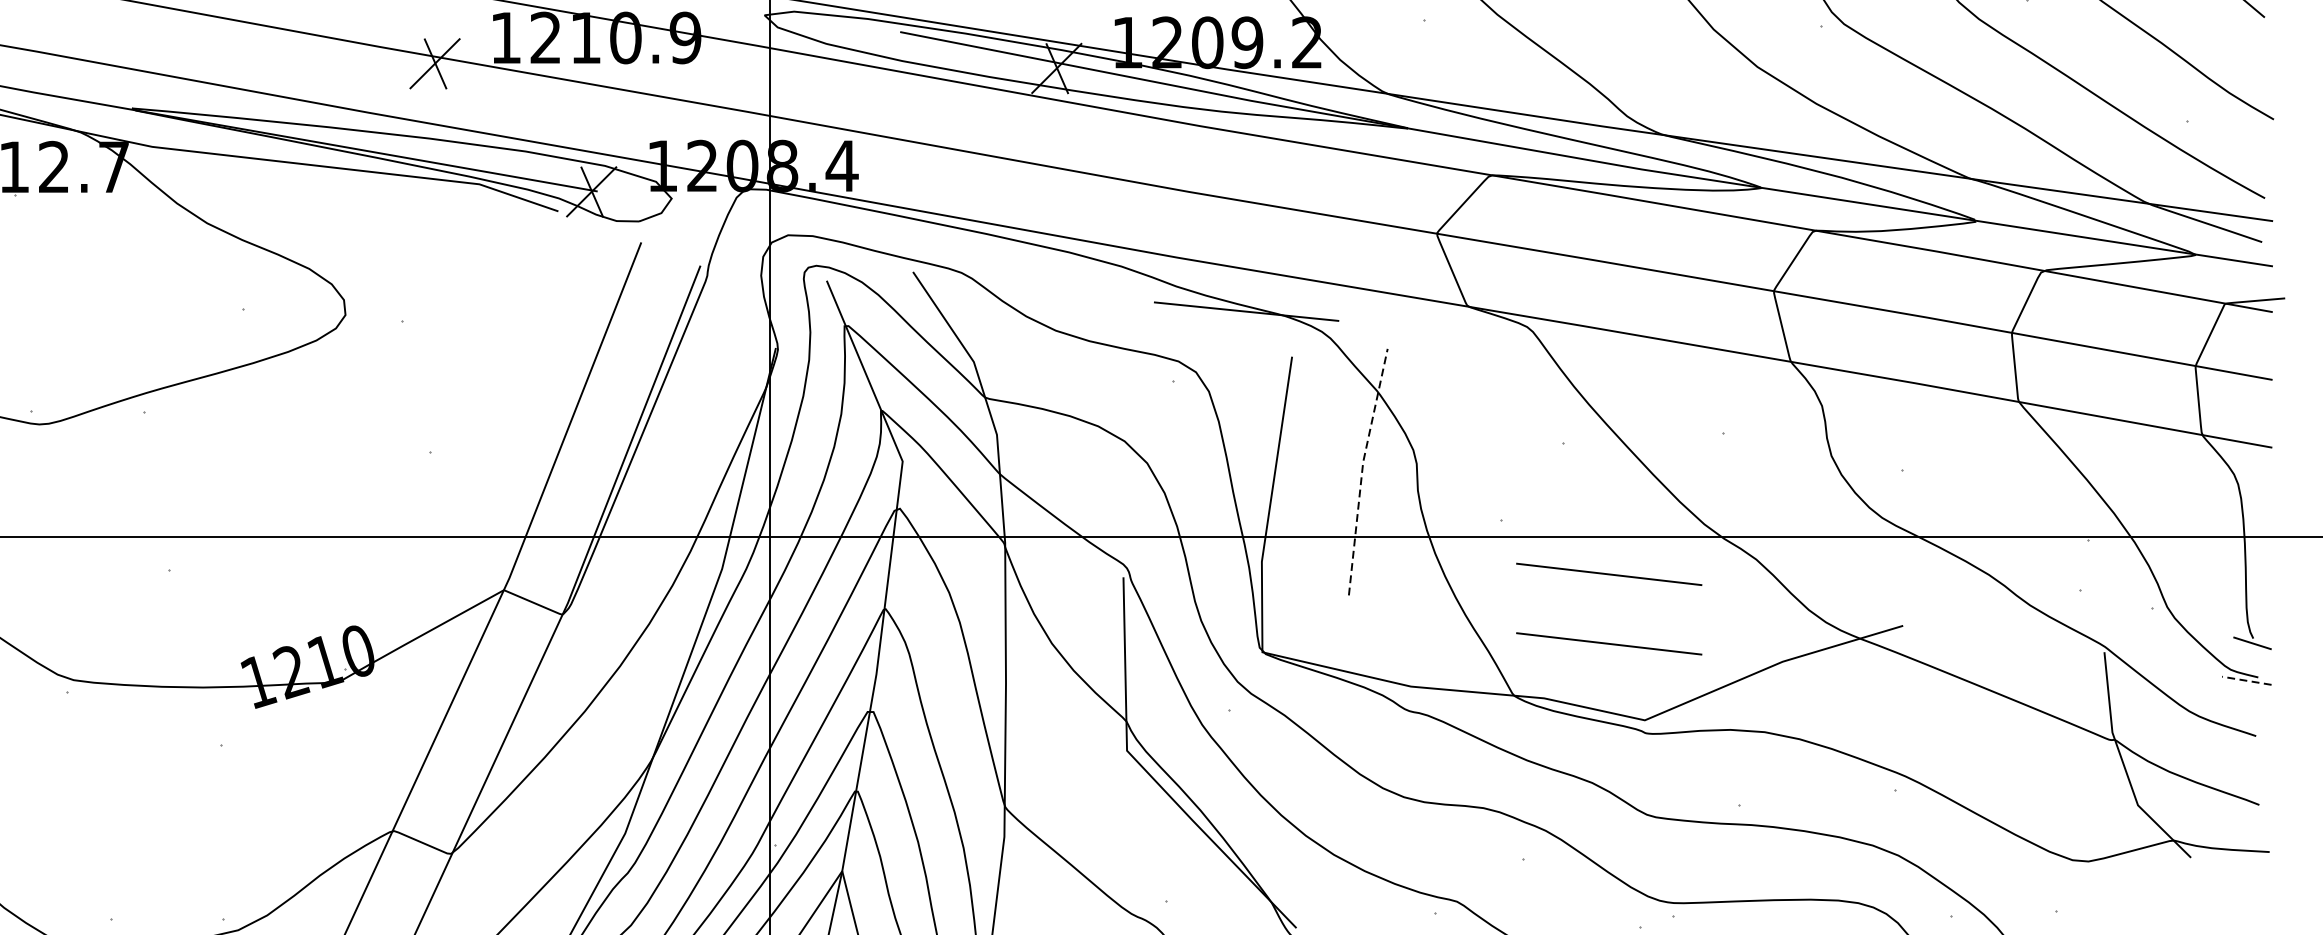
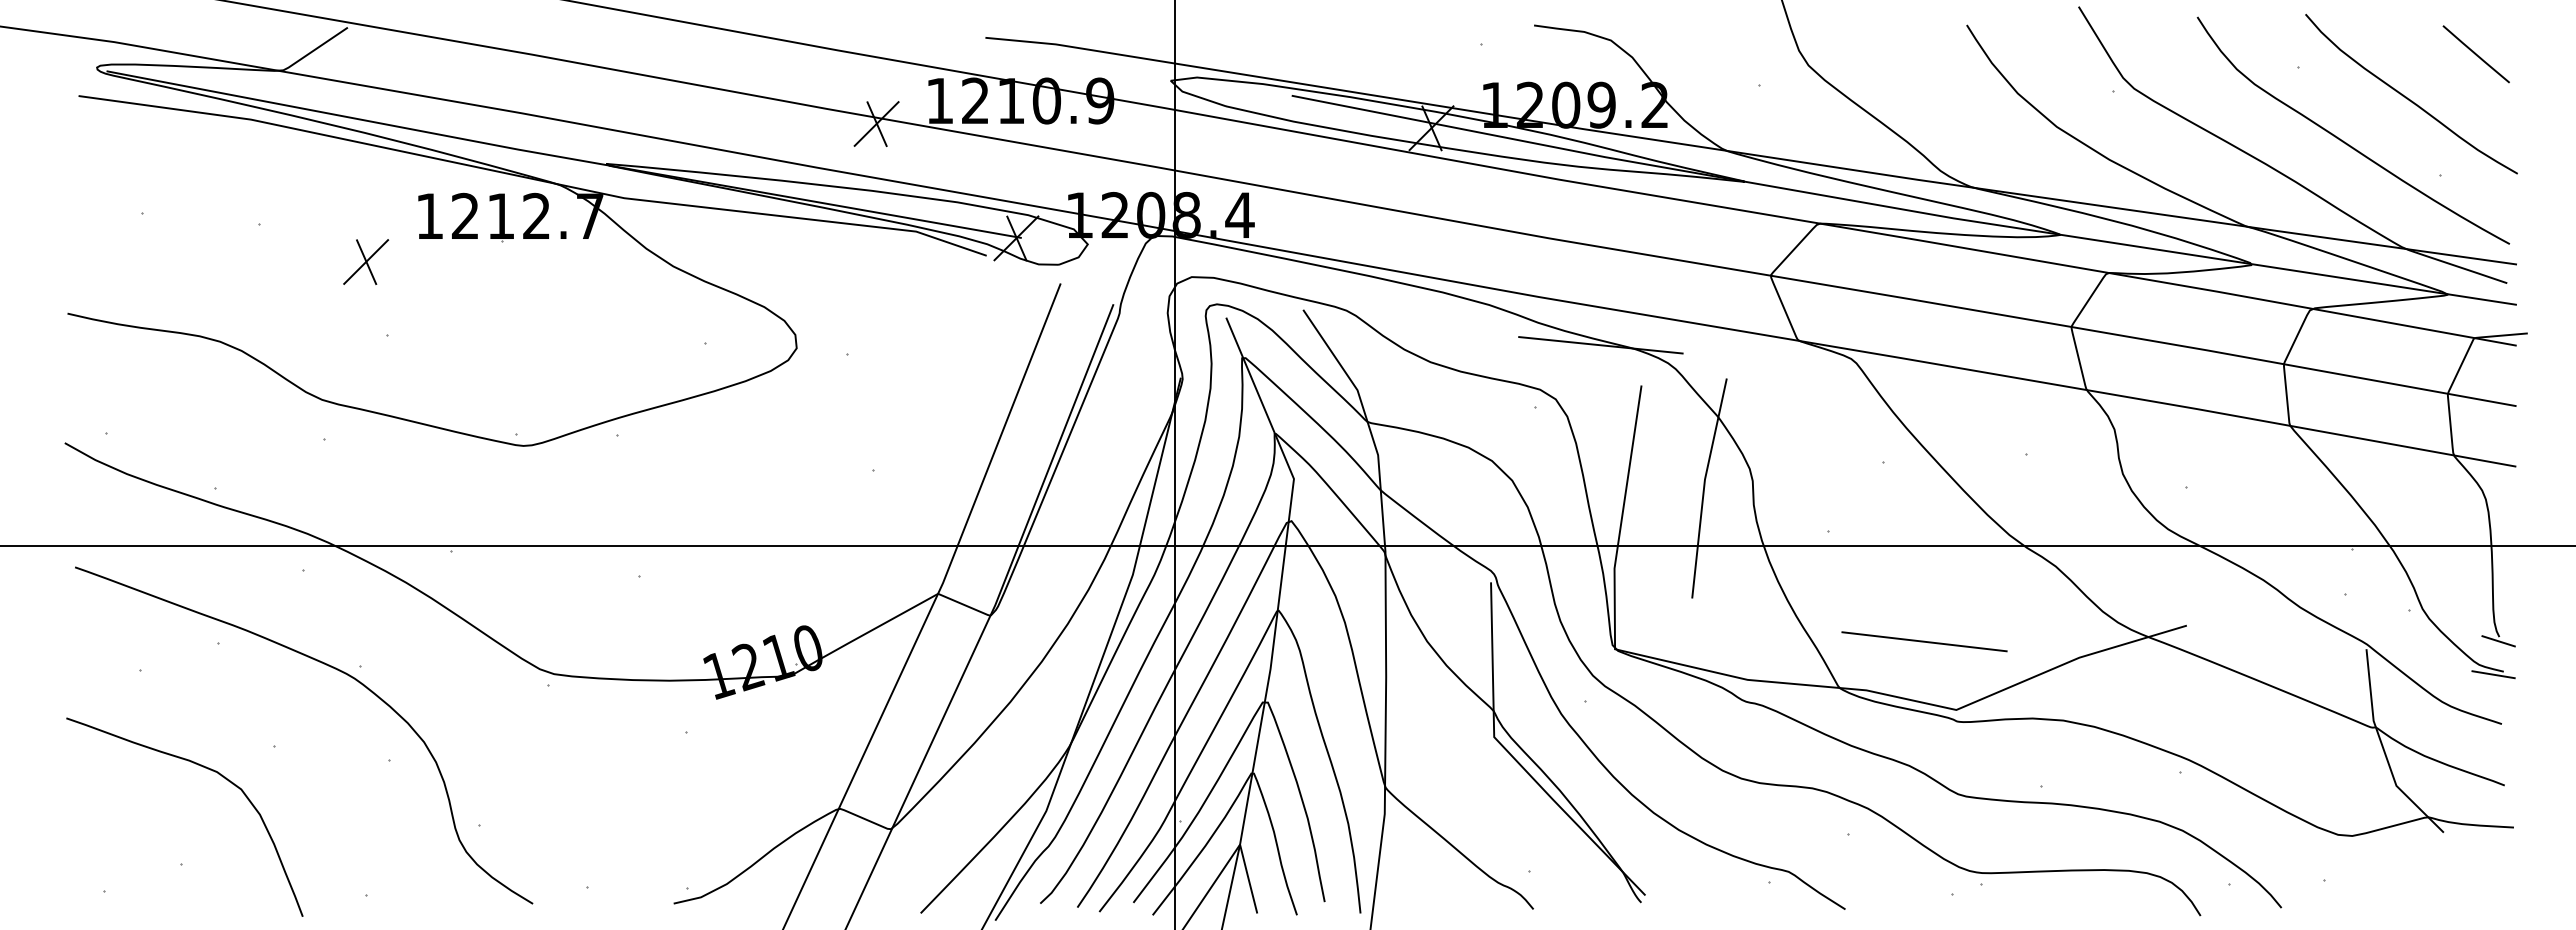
line: (1362, 469) -> (1704, 486), dashed -> solid
line: (1609, 574) -> (1924, 579), removed
line: (2246, 680) -> (2493, 674), dashed -> solid

